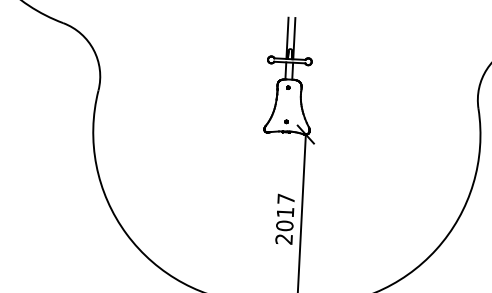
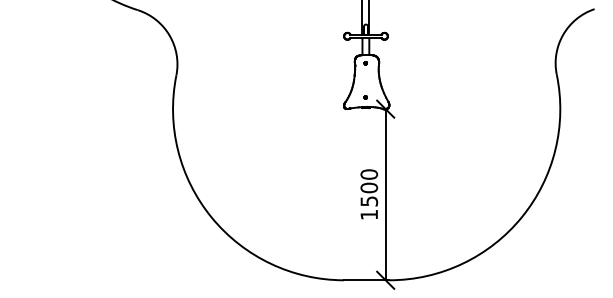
text: (285, 219) -> (369, 194), 2017 -> 1500

